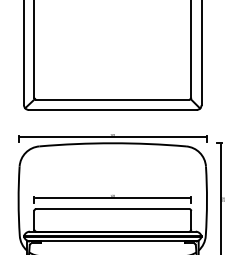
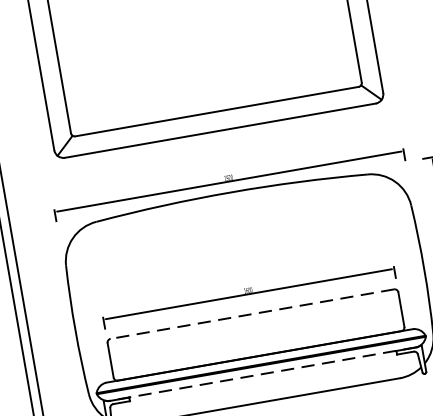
line: (112, 209) -> (251, 315), solid -> dashed
line: (112, 241) -> (262, 374), solid -> dashed

